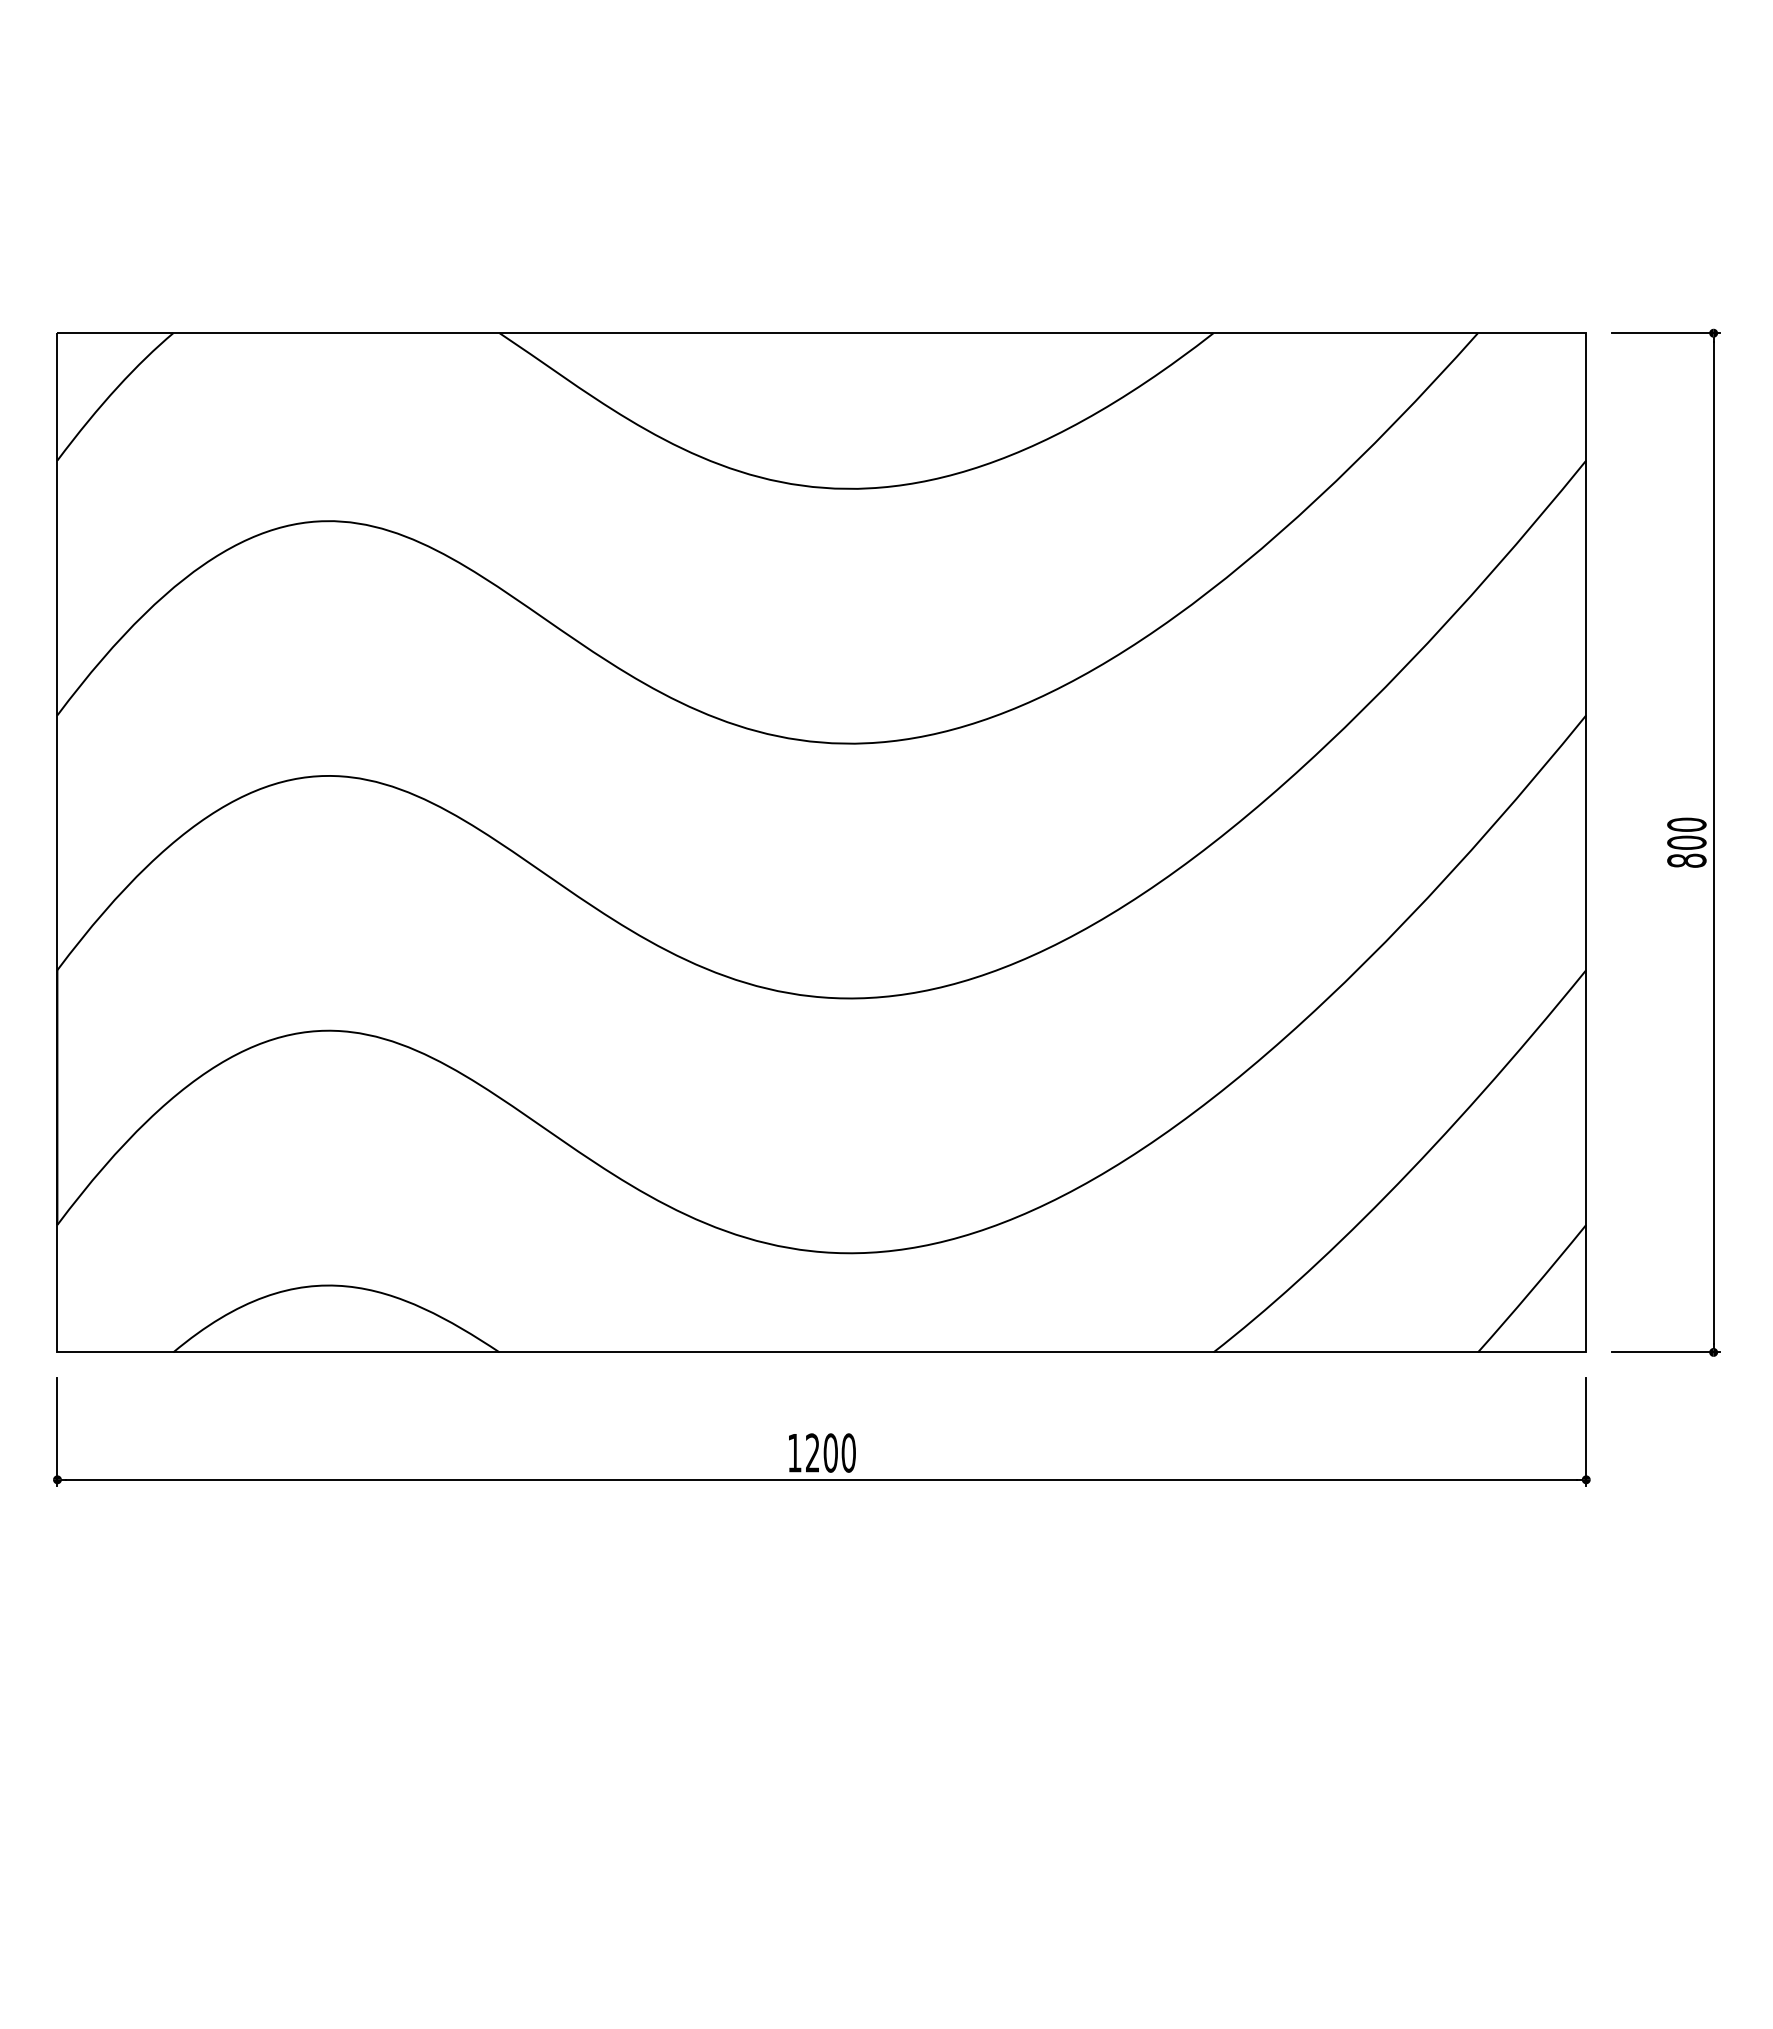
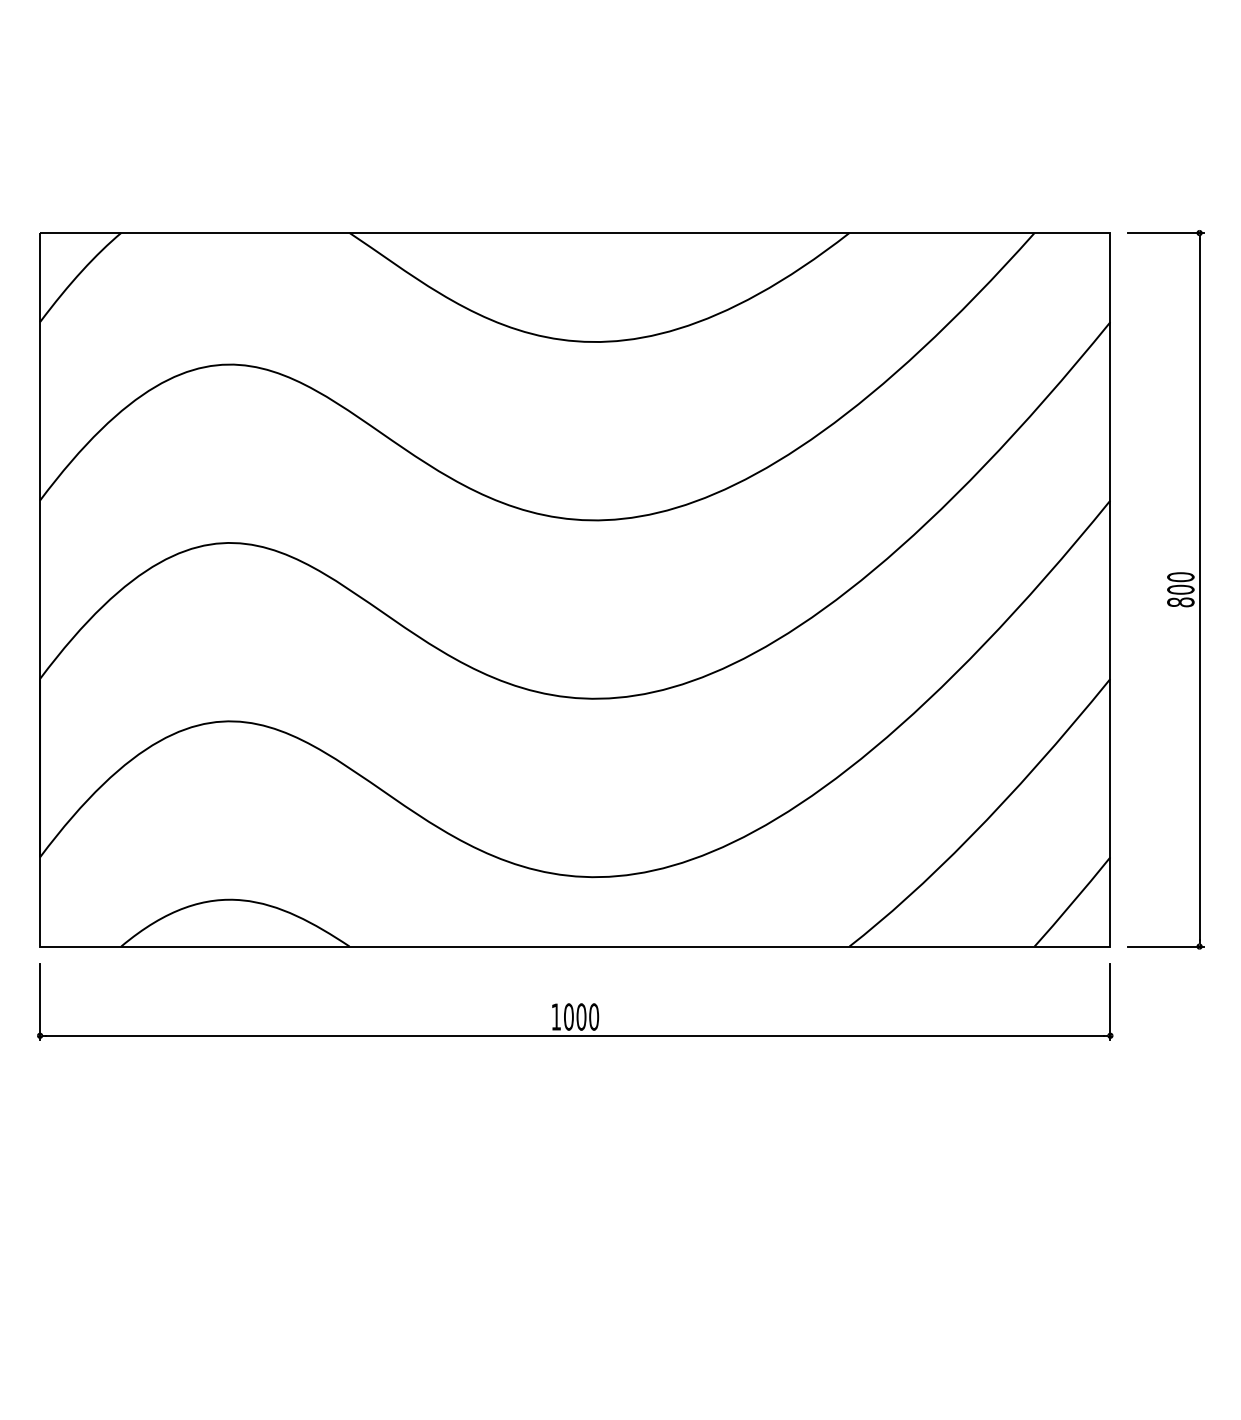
text: (812, 1452) -> (568, 1016), 1200 -> 1000

